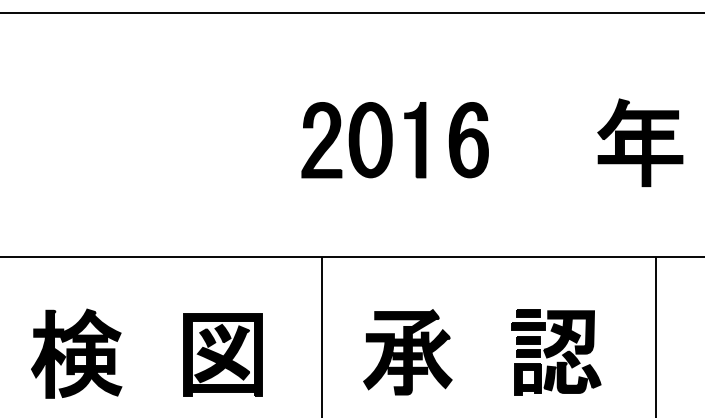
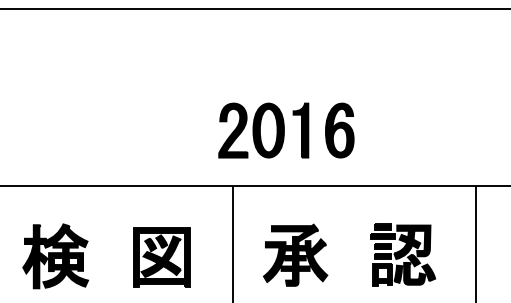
part: (394, 140) -> (285, 130), moved
part: (640, 142) -> (464, 103), removed

